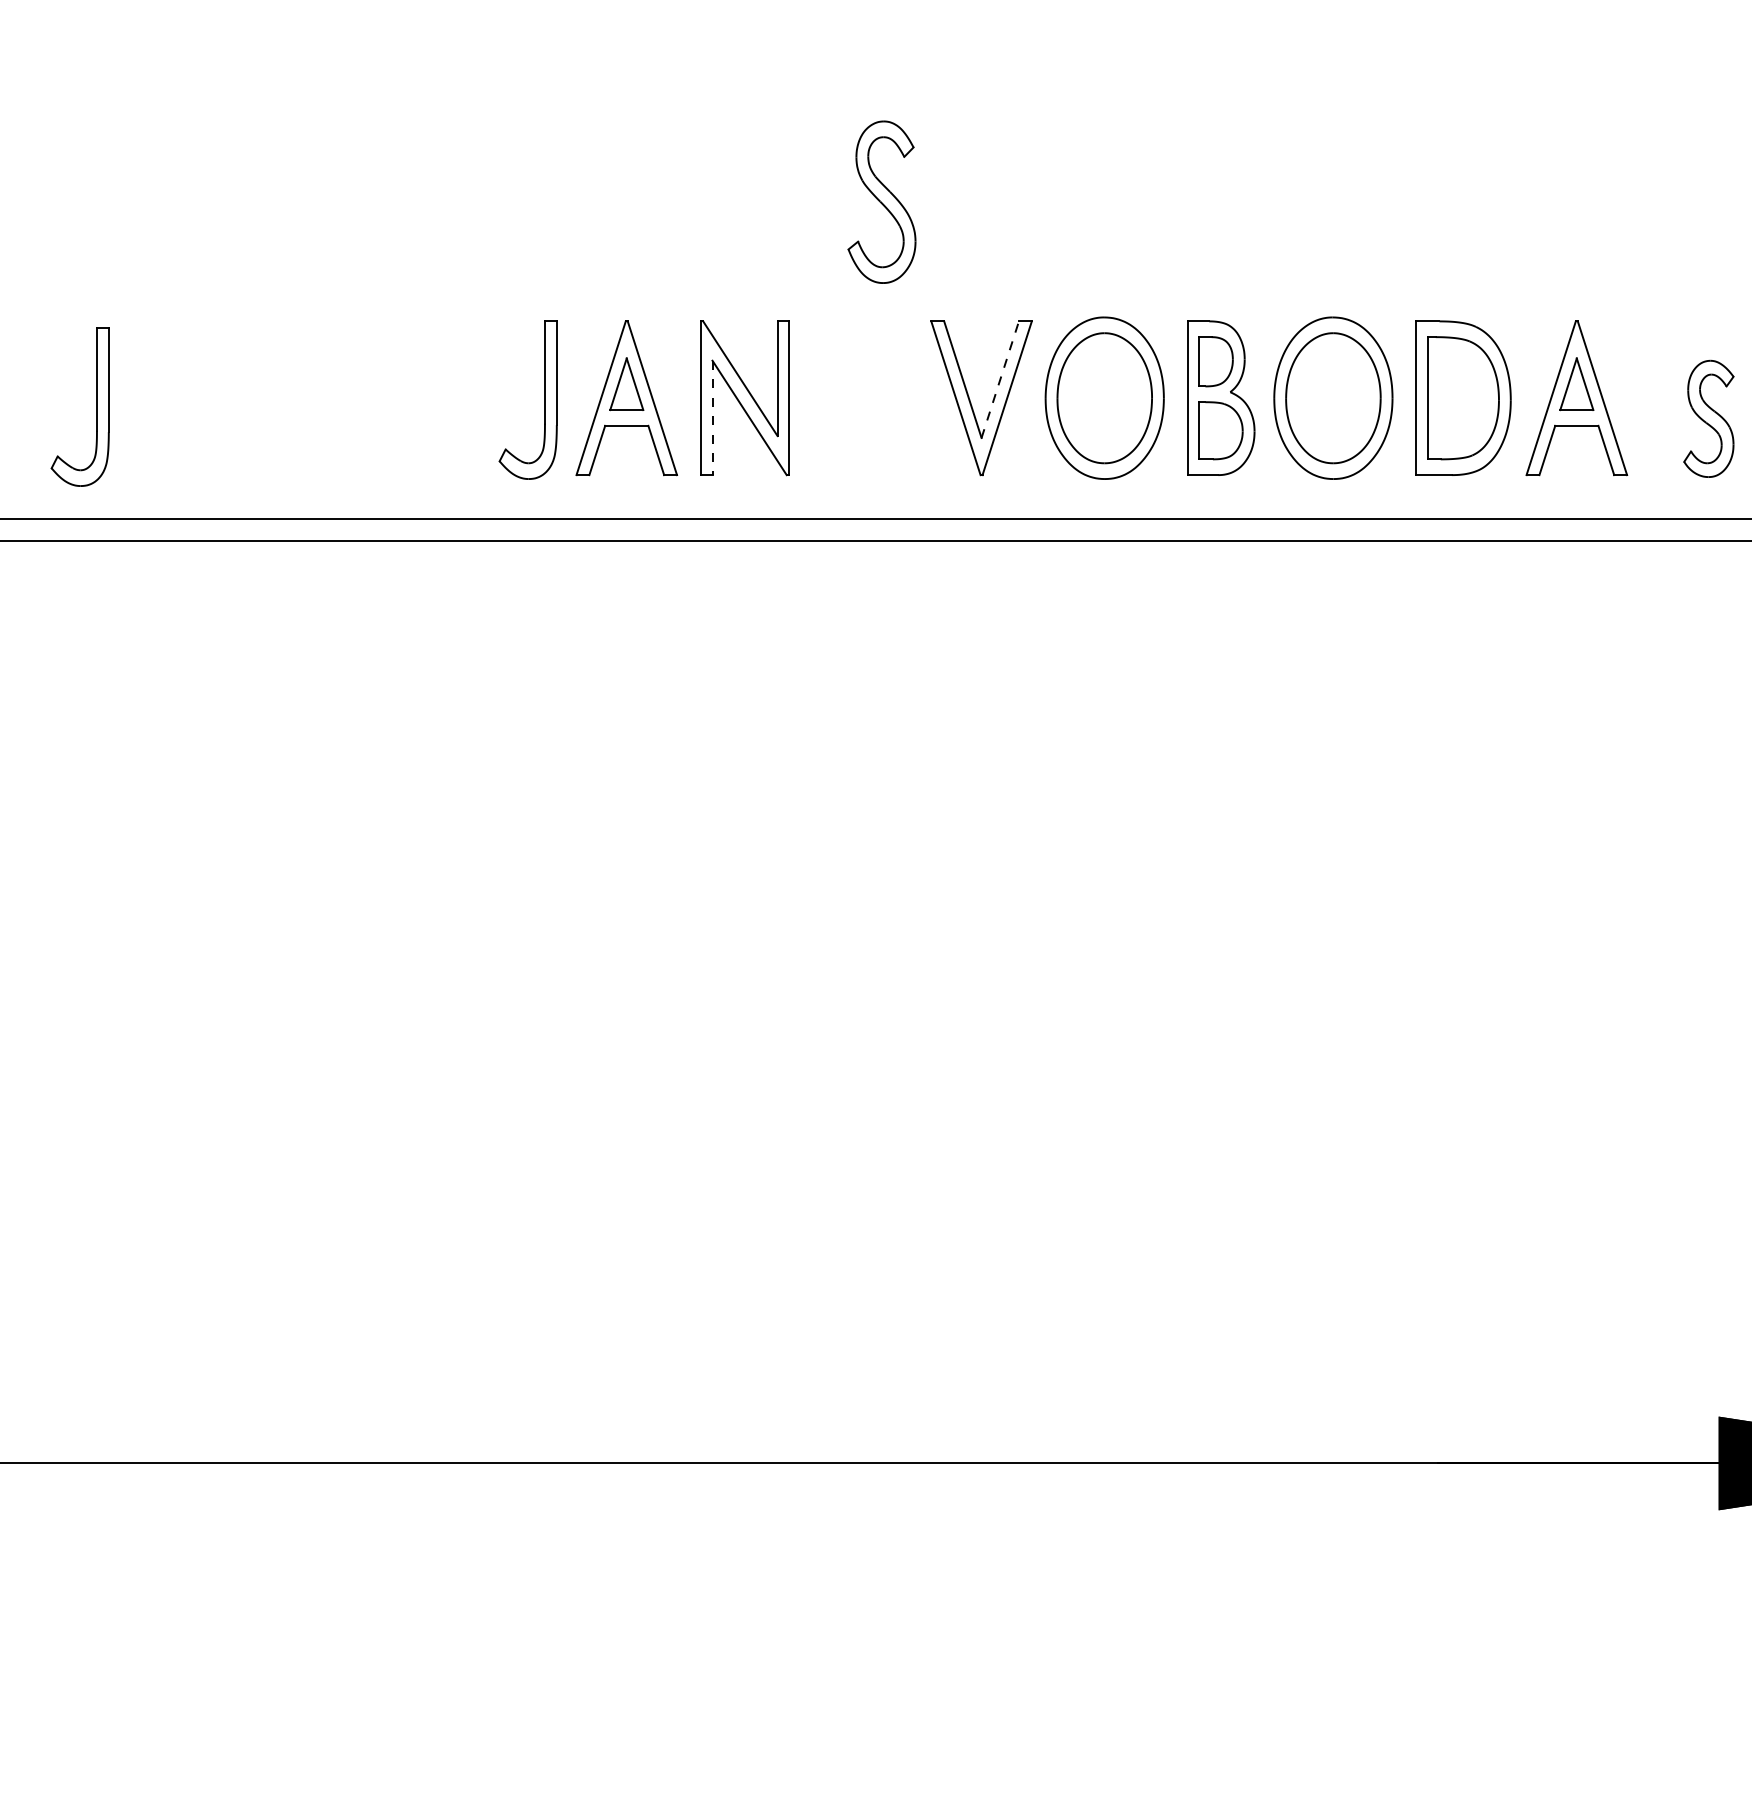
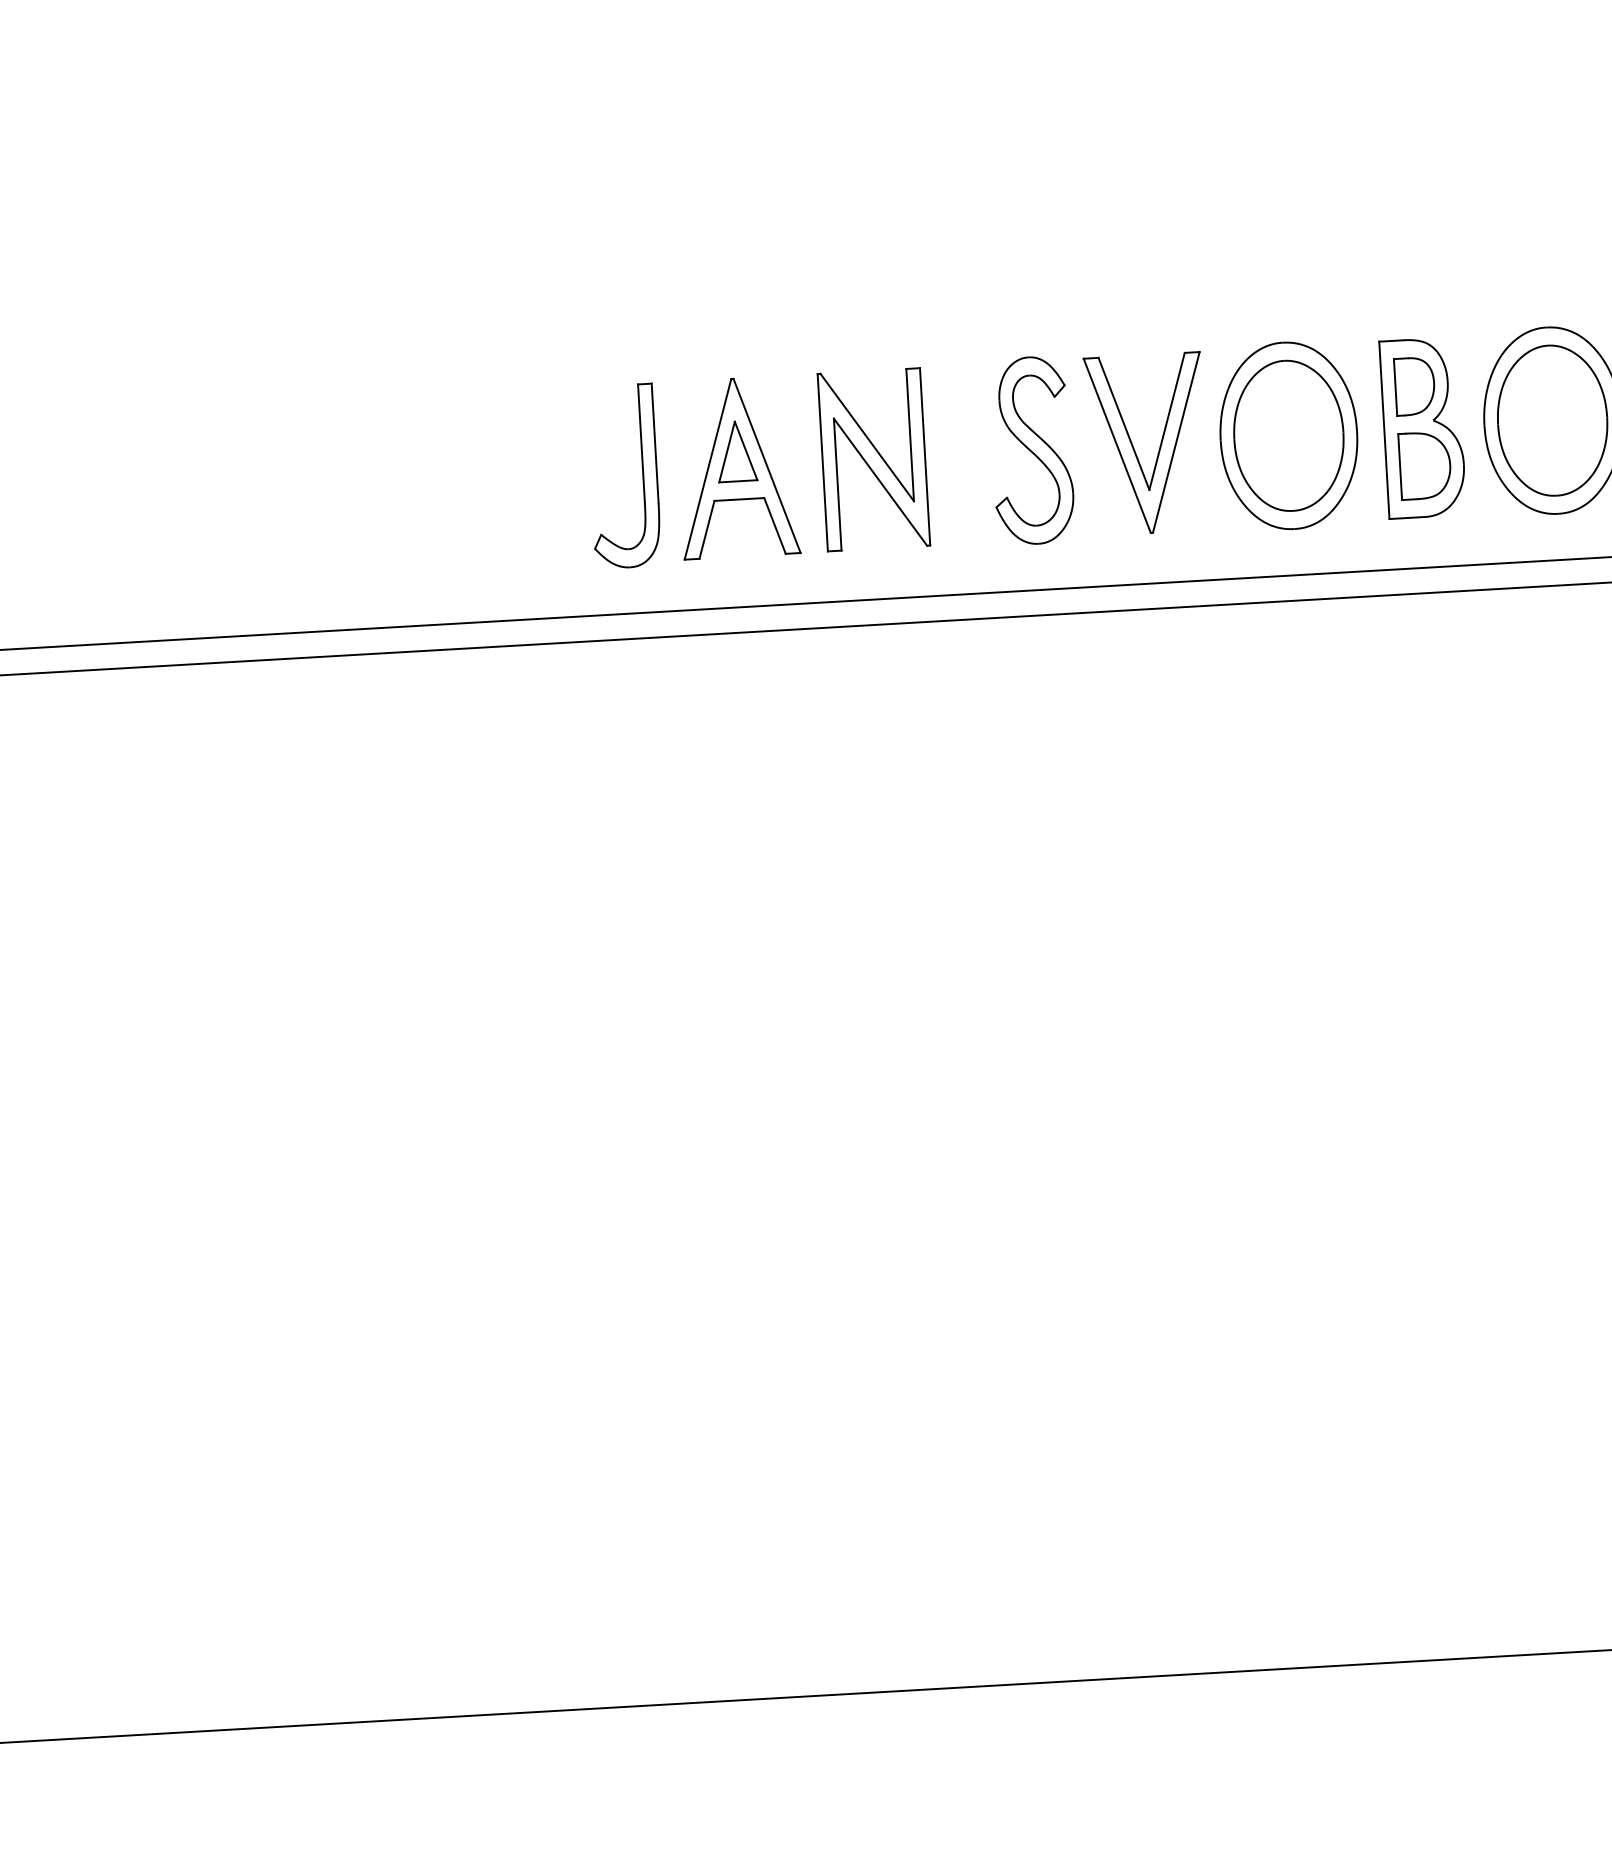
part: (881, 201) -> (1031, 449), moved
line: (1000, 379) -> (1167, 421), dashed -> solid
part: (96, 406) -> (126, 512), removed
line: (712, 418) -> (837, 485), dashed -> solid

